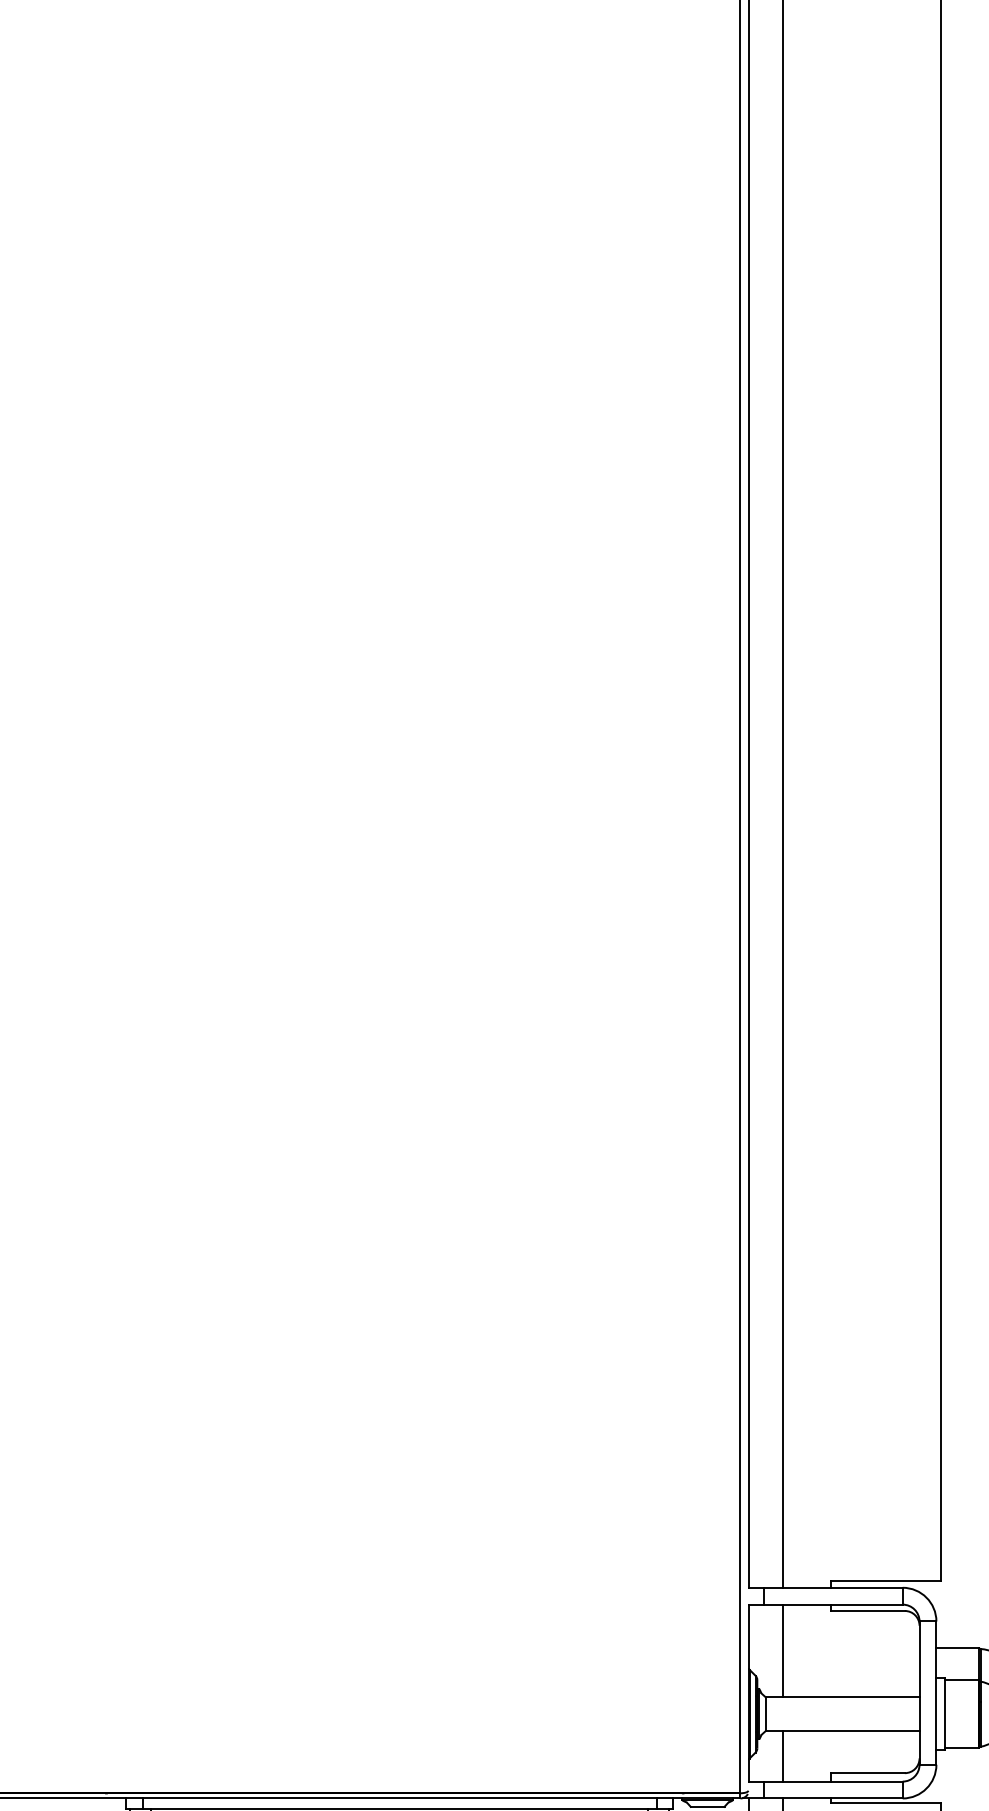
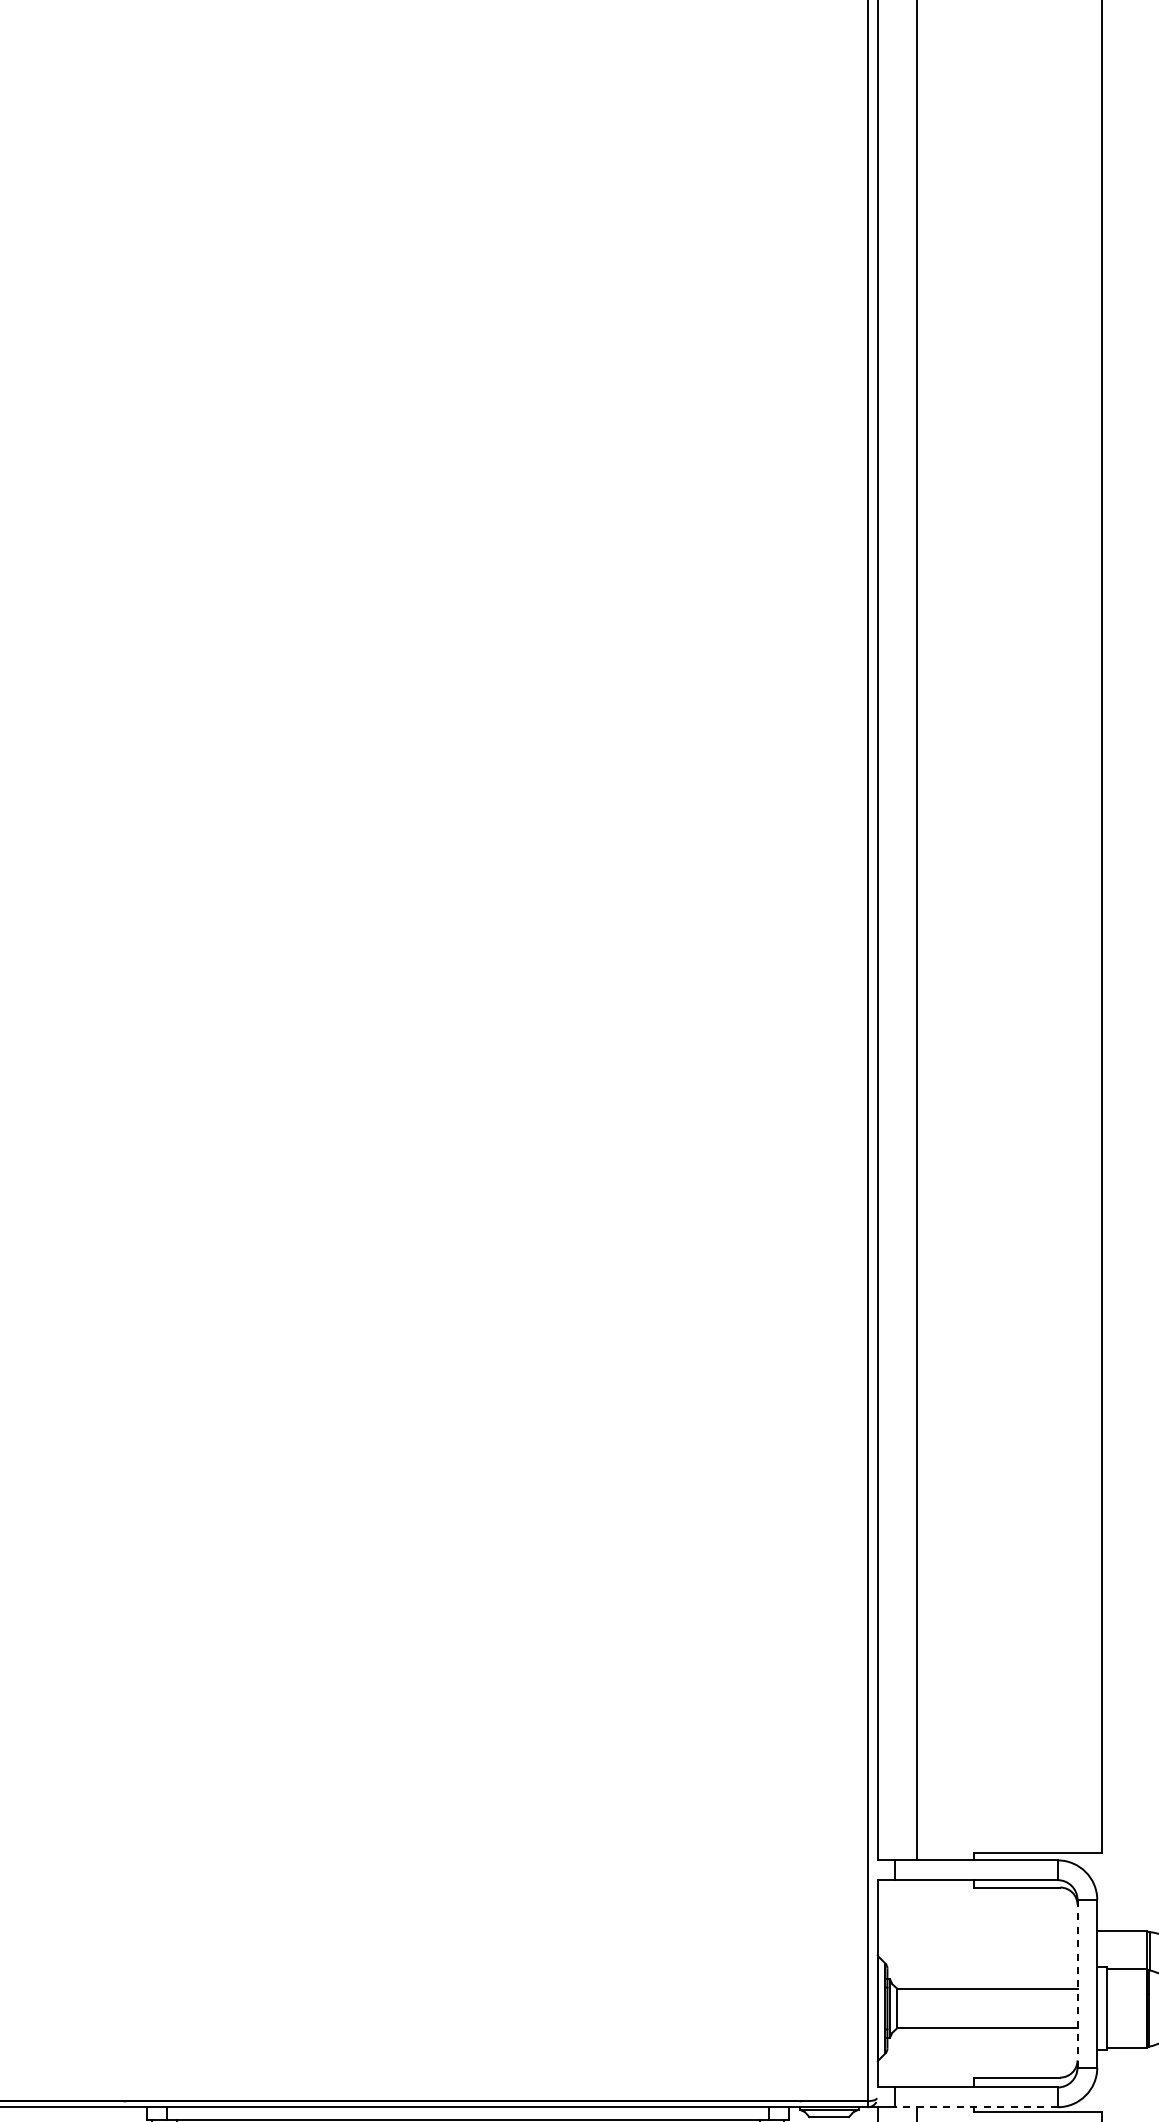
line: (782, 1651) -> (917, 1934), removed
line: (919, 1692) -> (1077, 1983), solid -> dashed
line: (782, 1756) -> (917, 2057), removed
line: (832, 1798) -> (975, 2107), solid -> dashed

